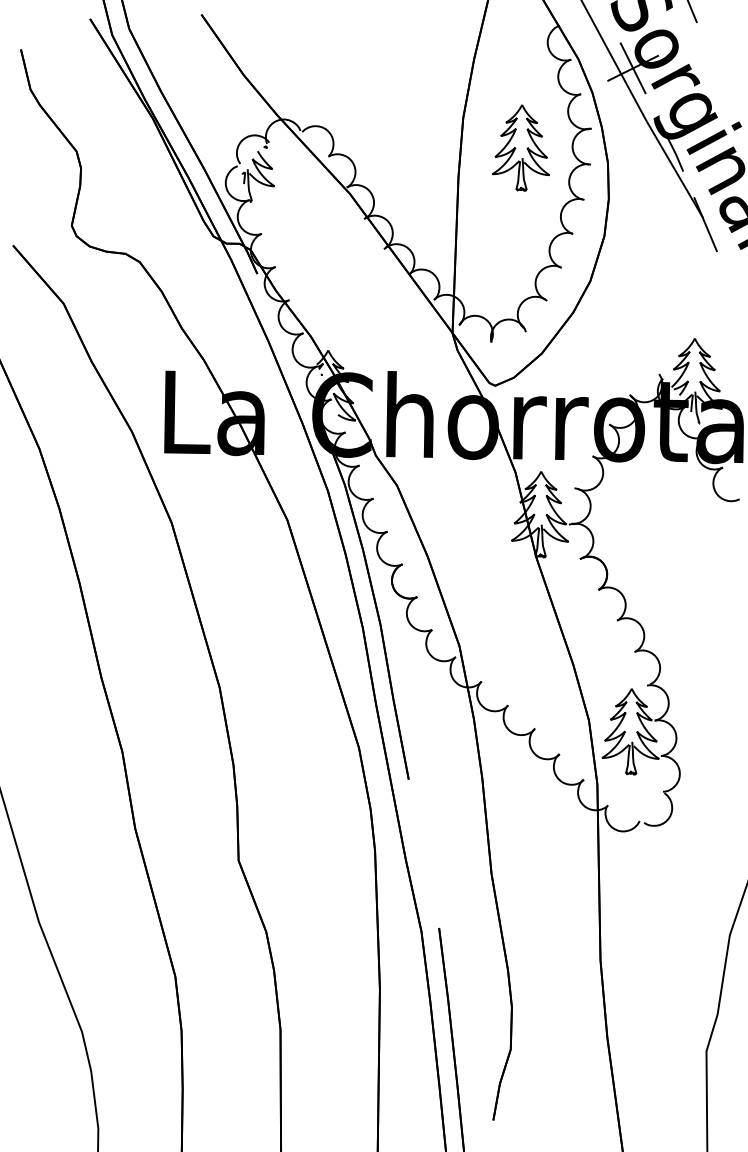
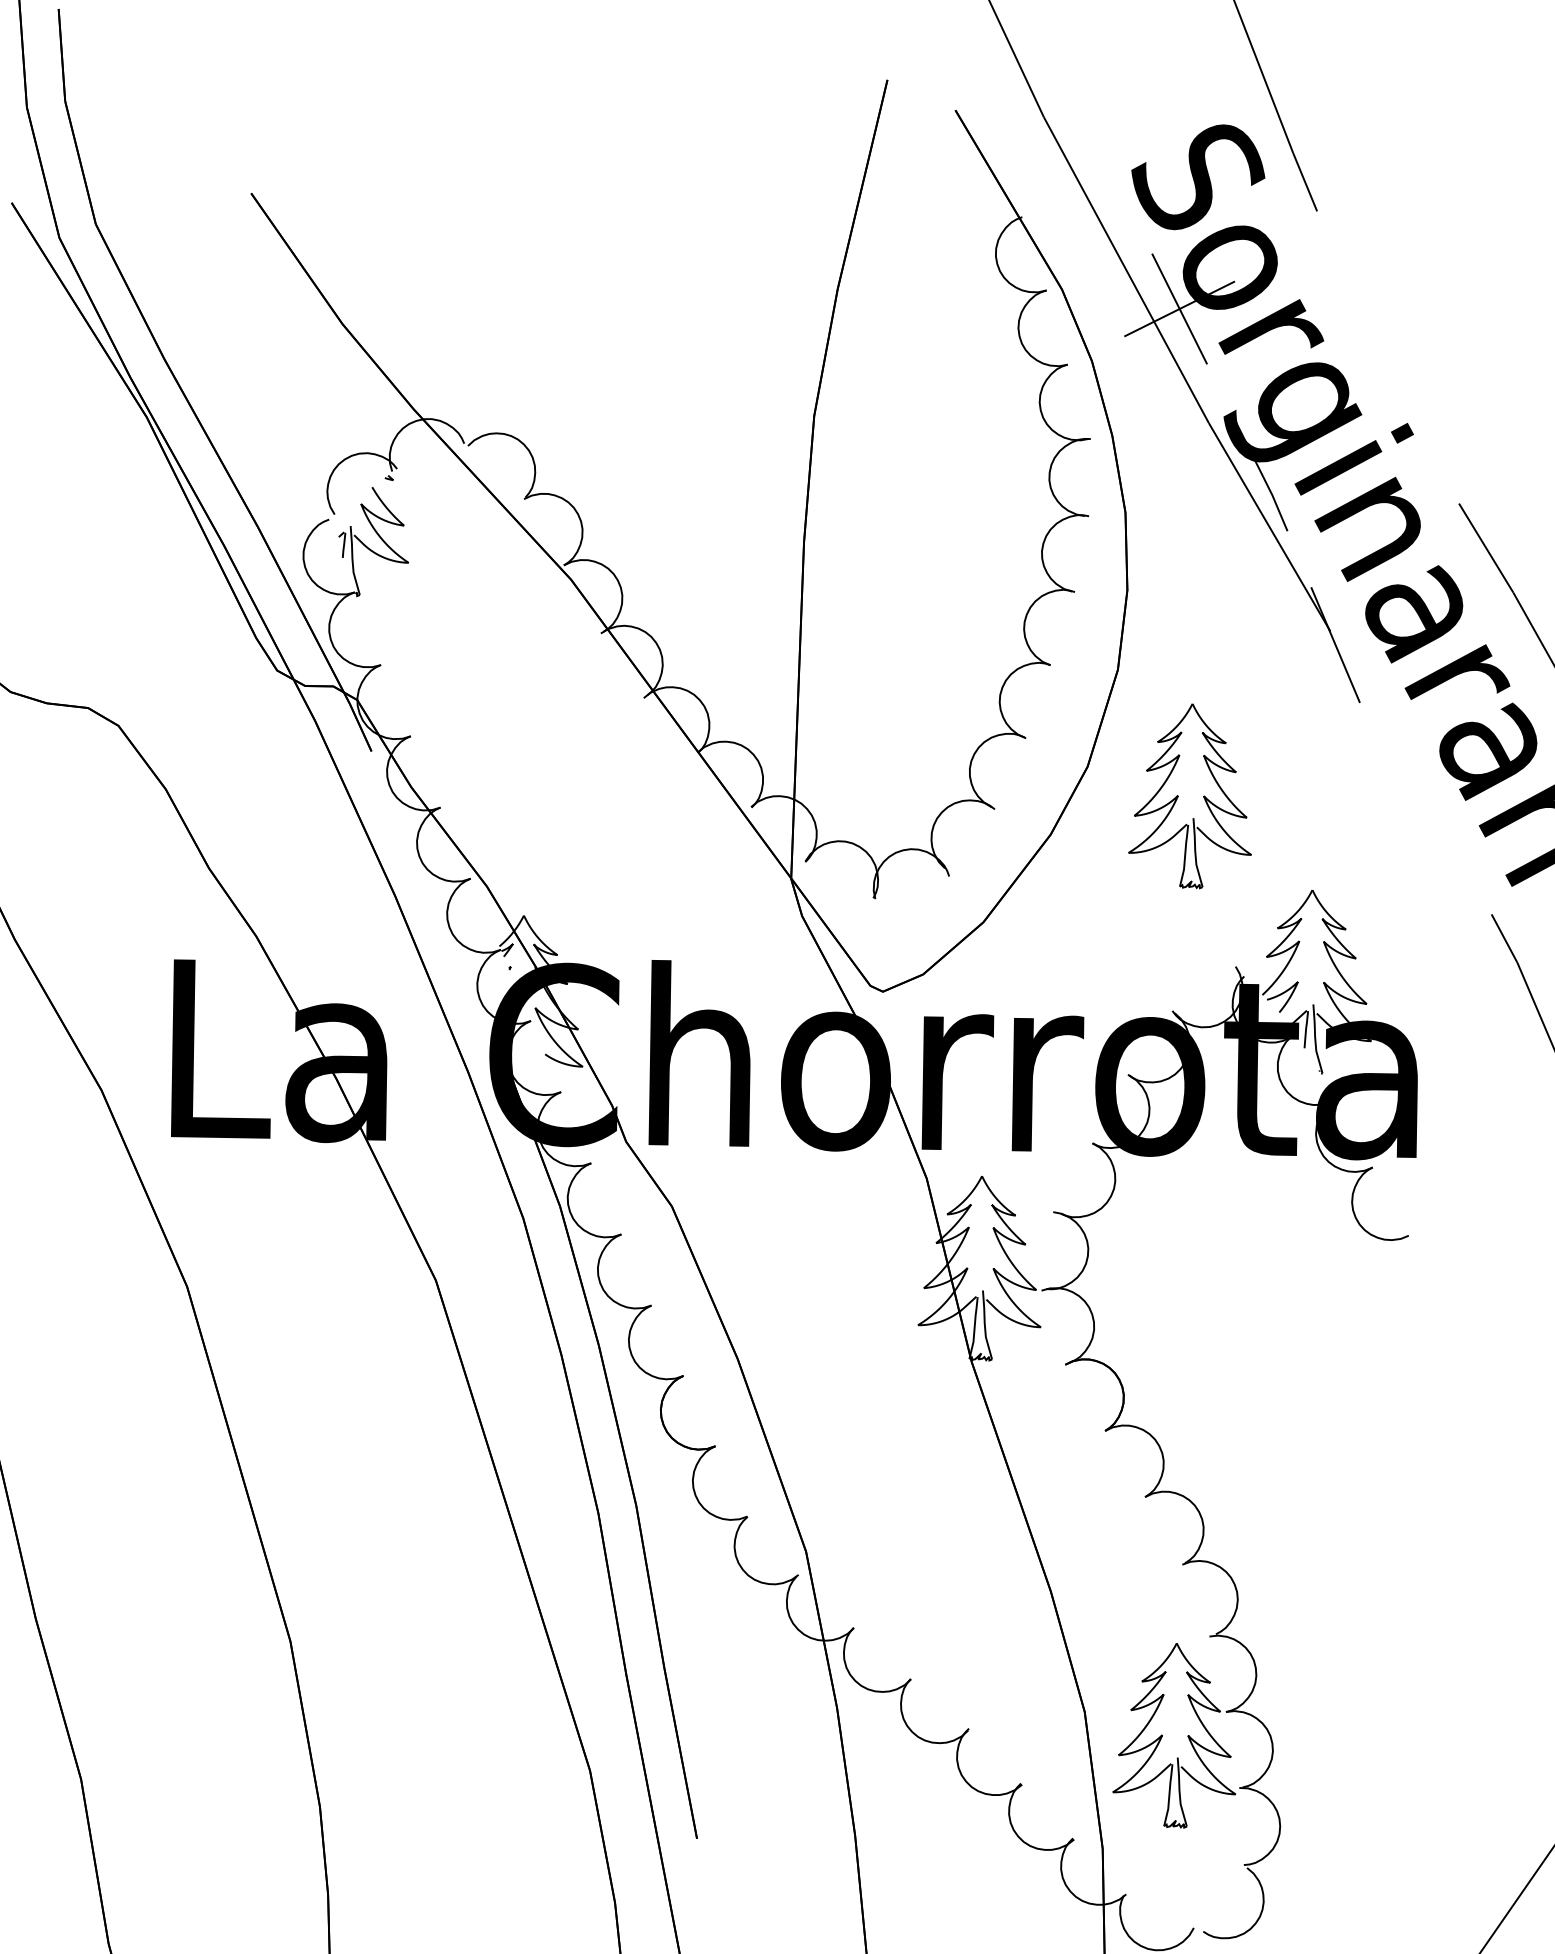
part: (520, 147) -> (1189, 795), moved

